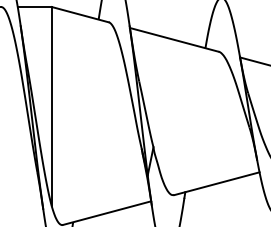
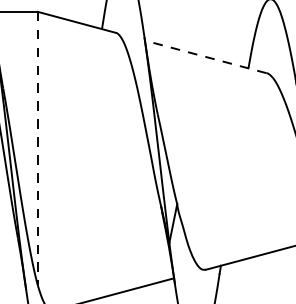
line: (174, 39) -> (206, 56), solid -> dashed
line: (51, 106) -> (37, 148), solid -> dashed

